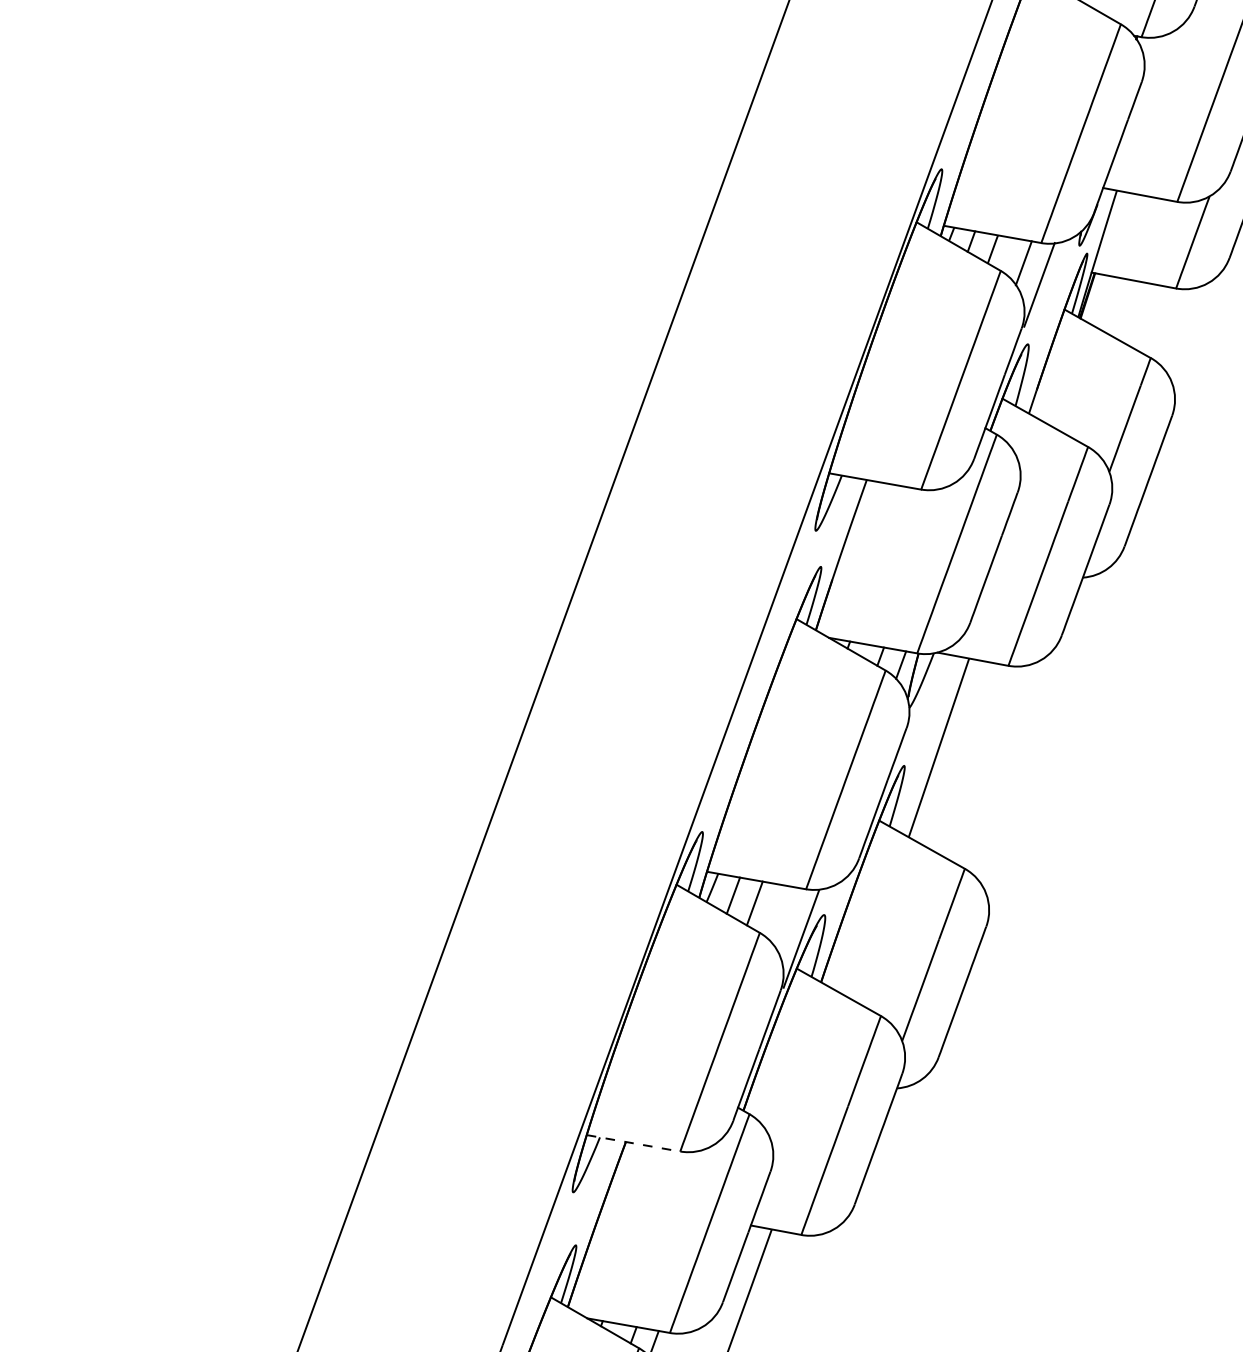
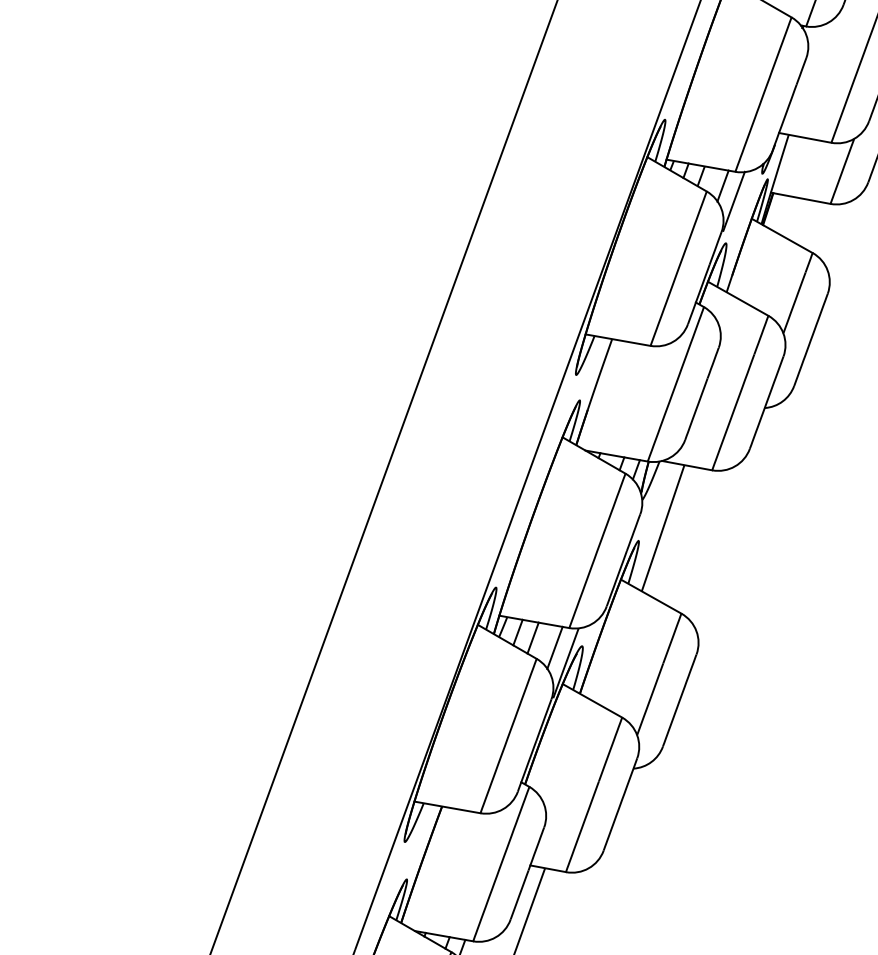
line: (785, 917) -> (554, 647), added
line: (634, 1143) -> (448, 807), dashed -> solid

